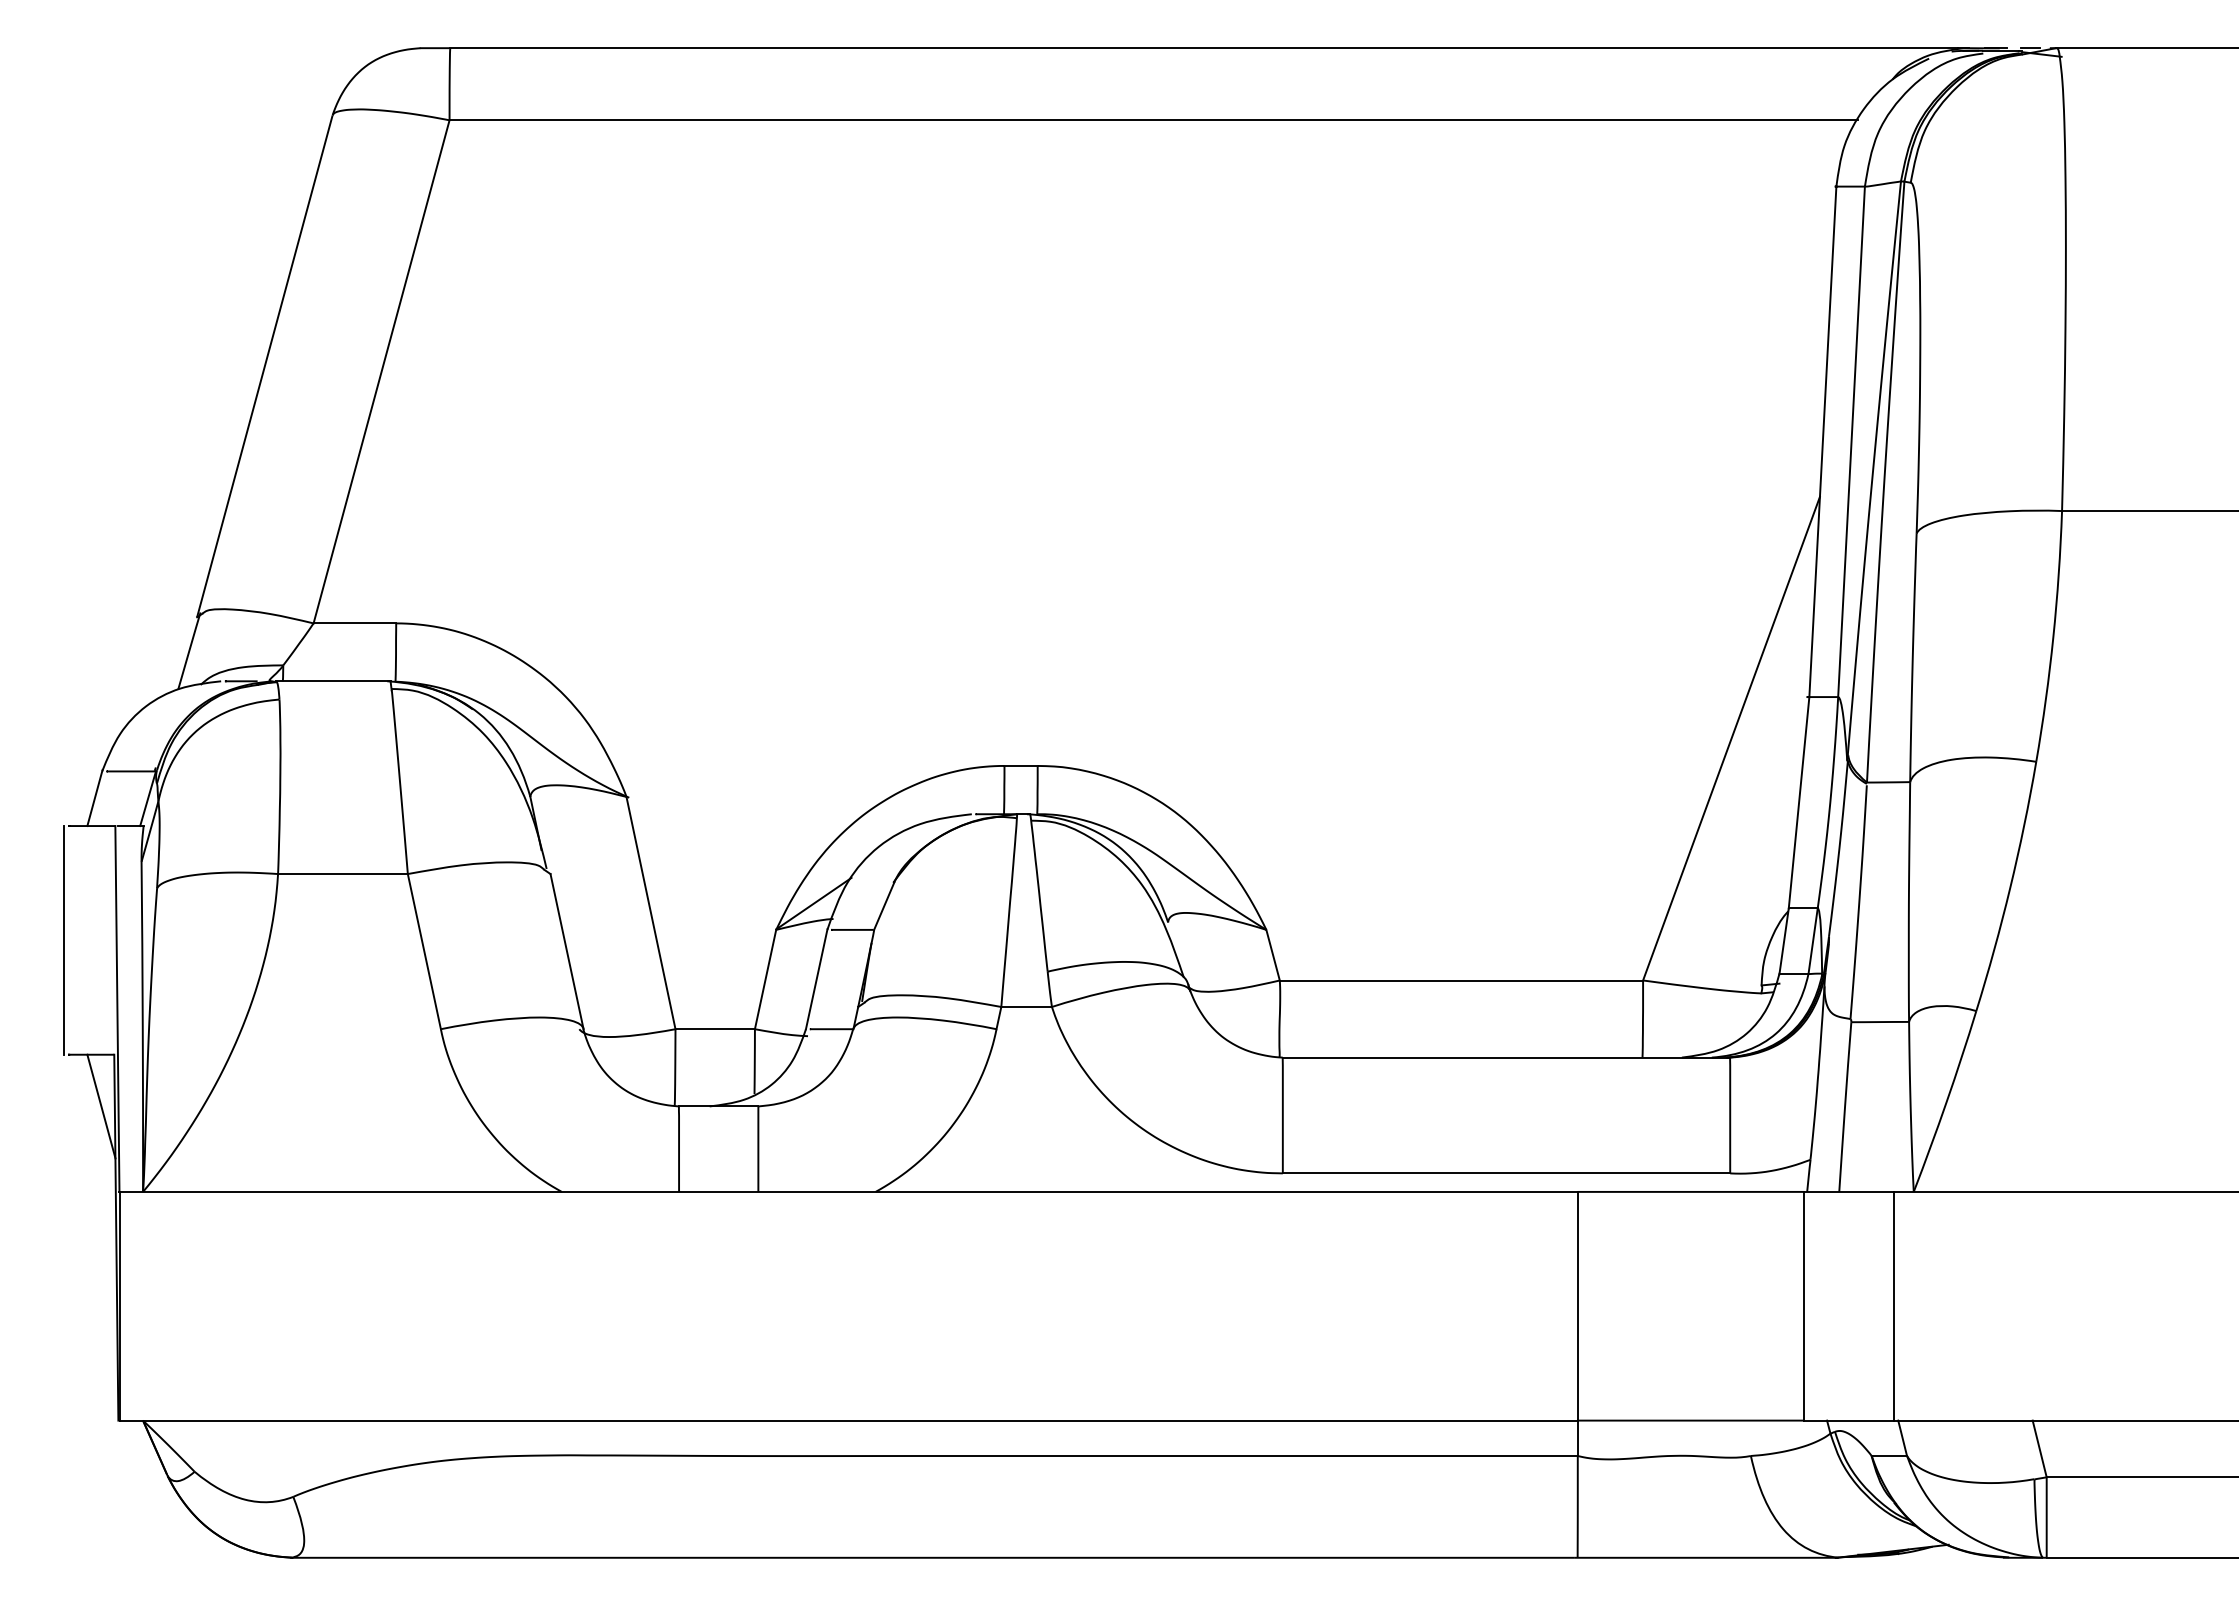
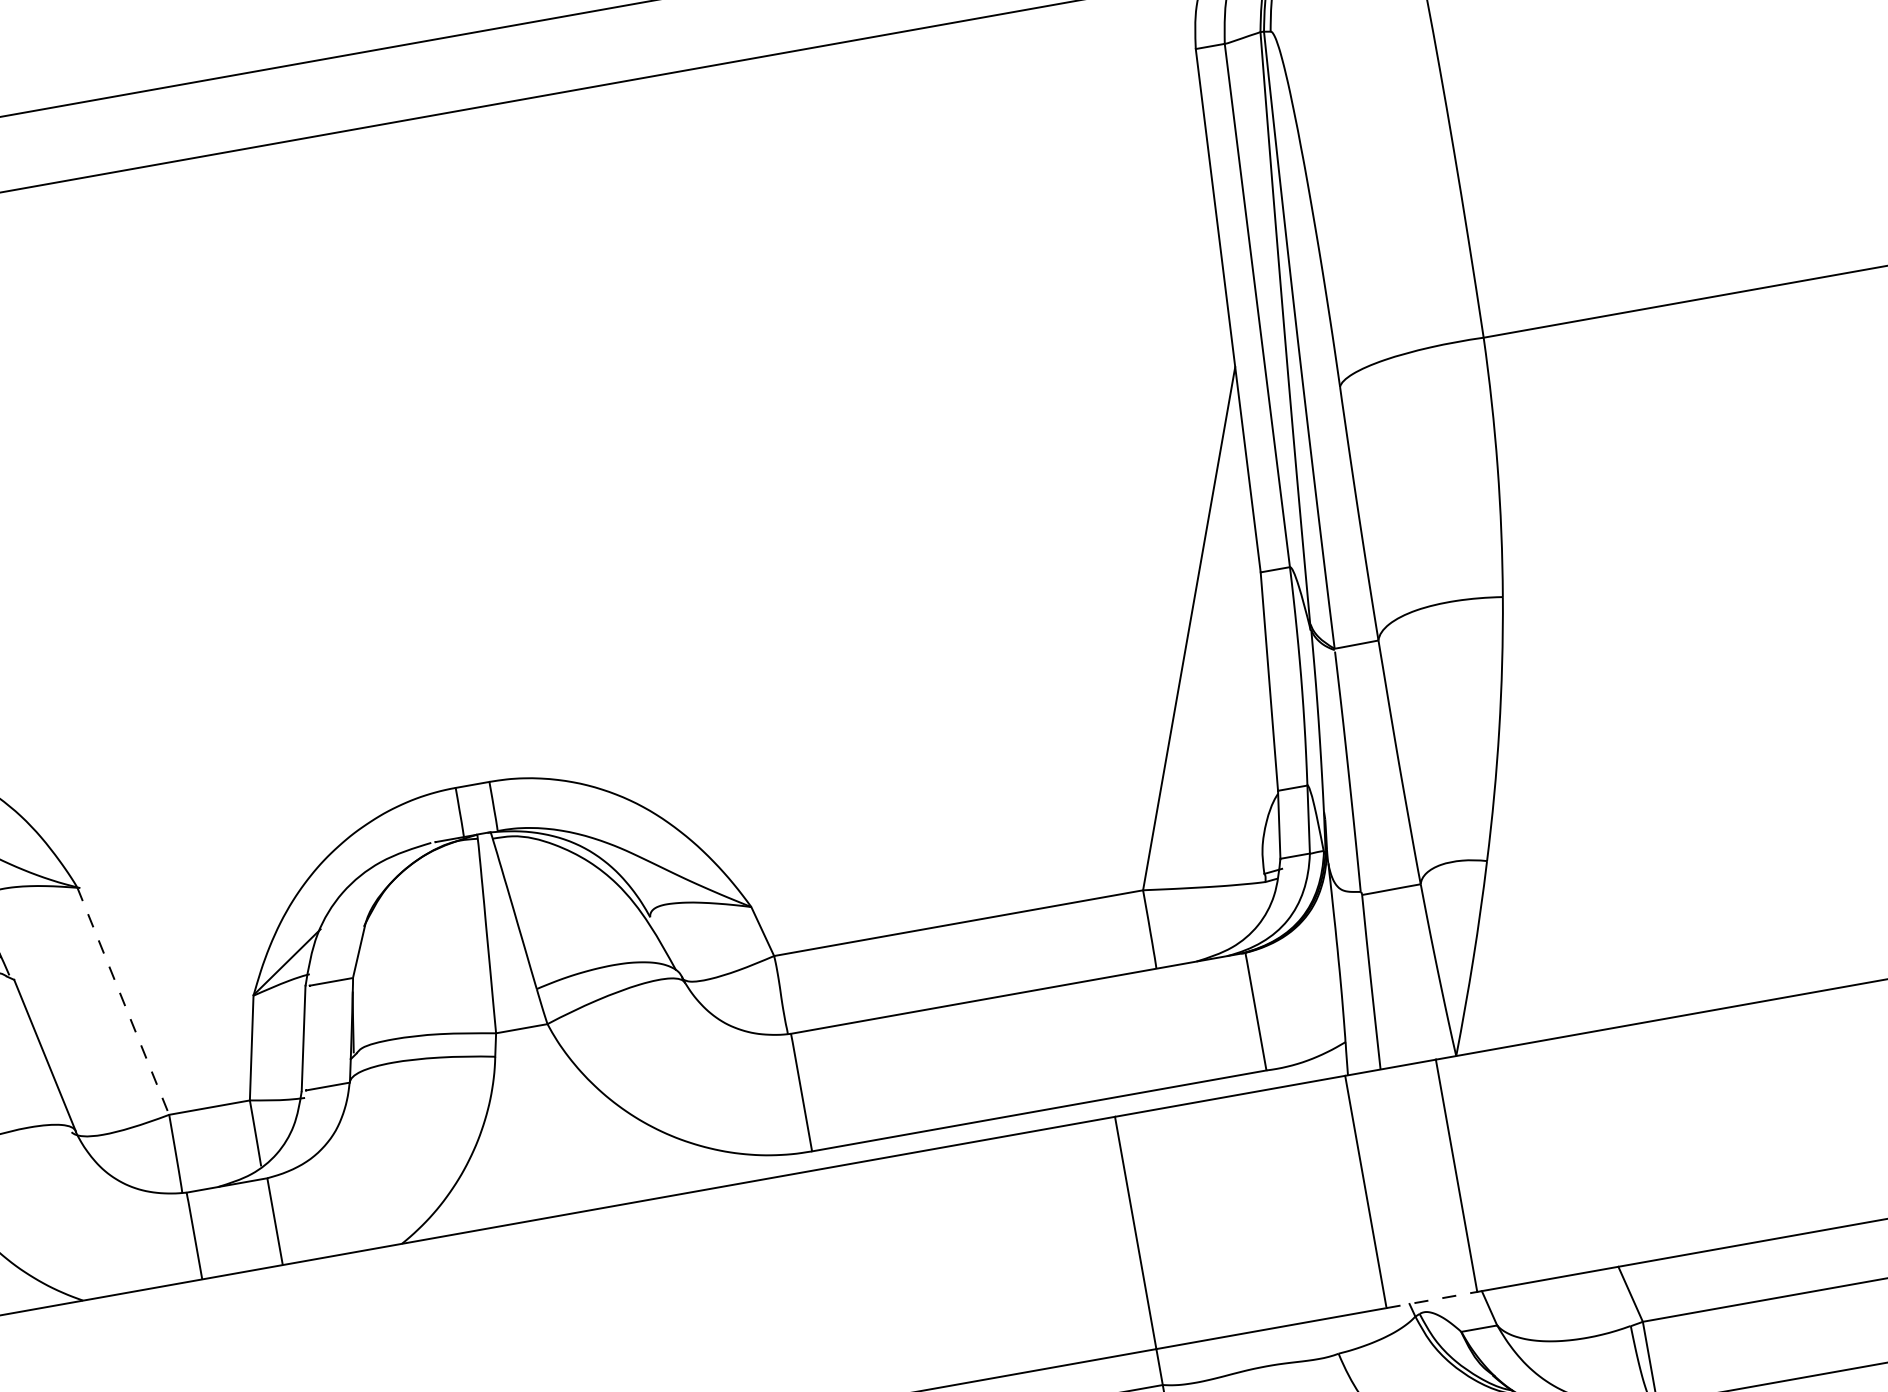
line: (651, 913) -> (123, 1001), solid -> dashed
line: (1849, 1420) -> (1432, 1299), solid -> dashed

